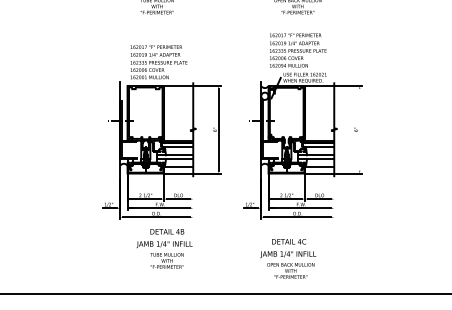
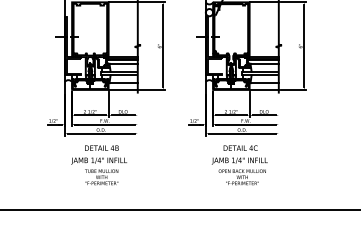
line: (359, 129) -> (304, 45), added
text: (164, 248) -> (99, 164), moved
text: (288, 258) -> (240, 164), moved

